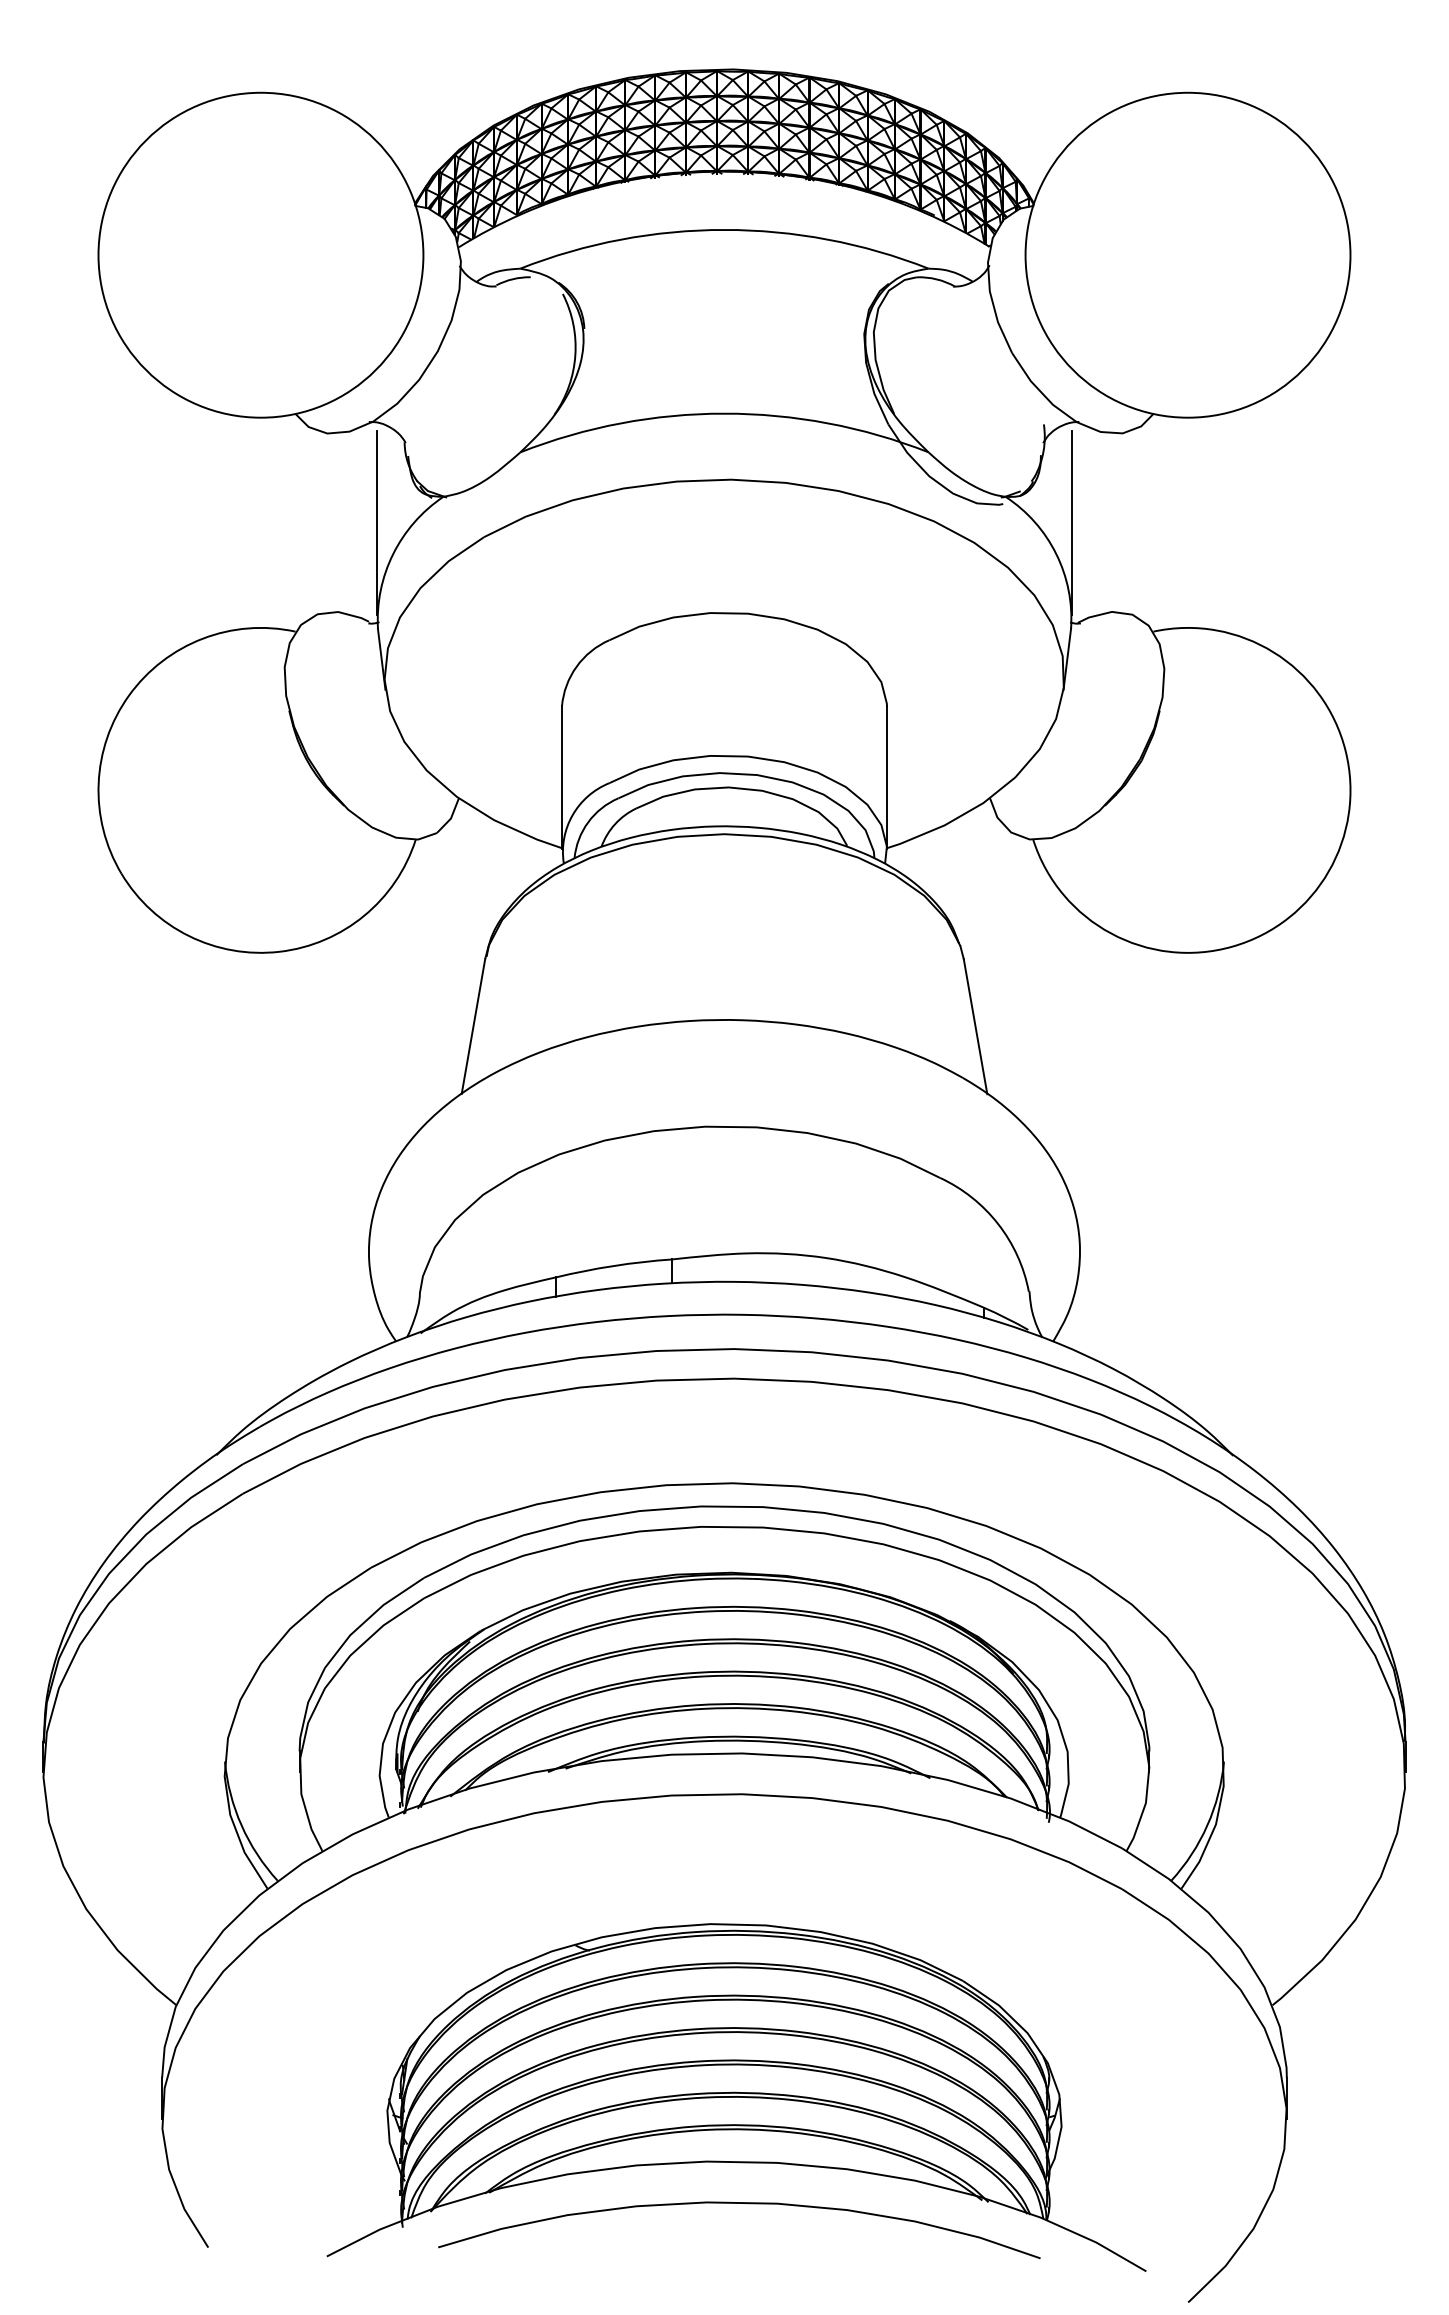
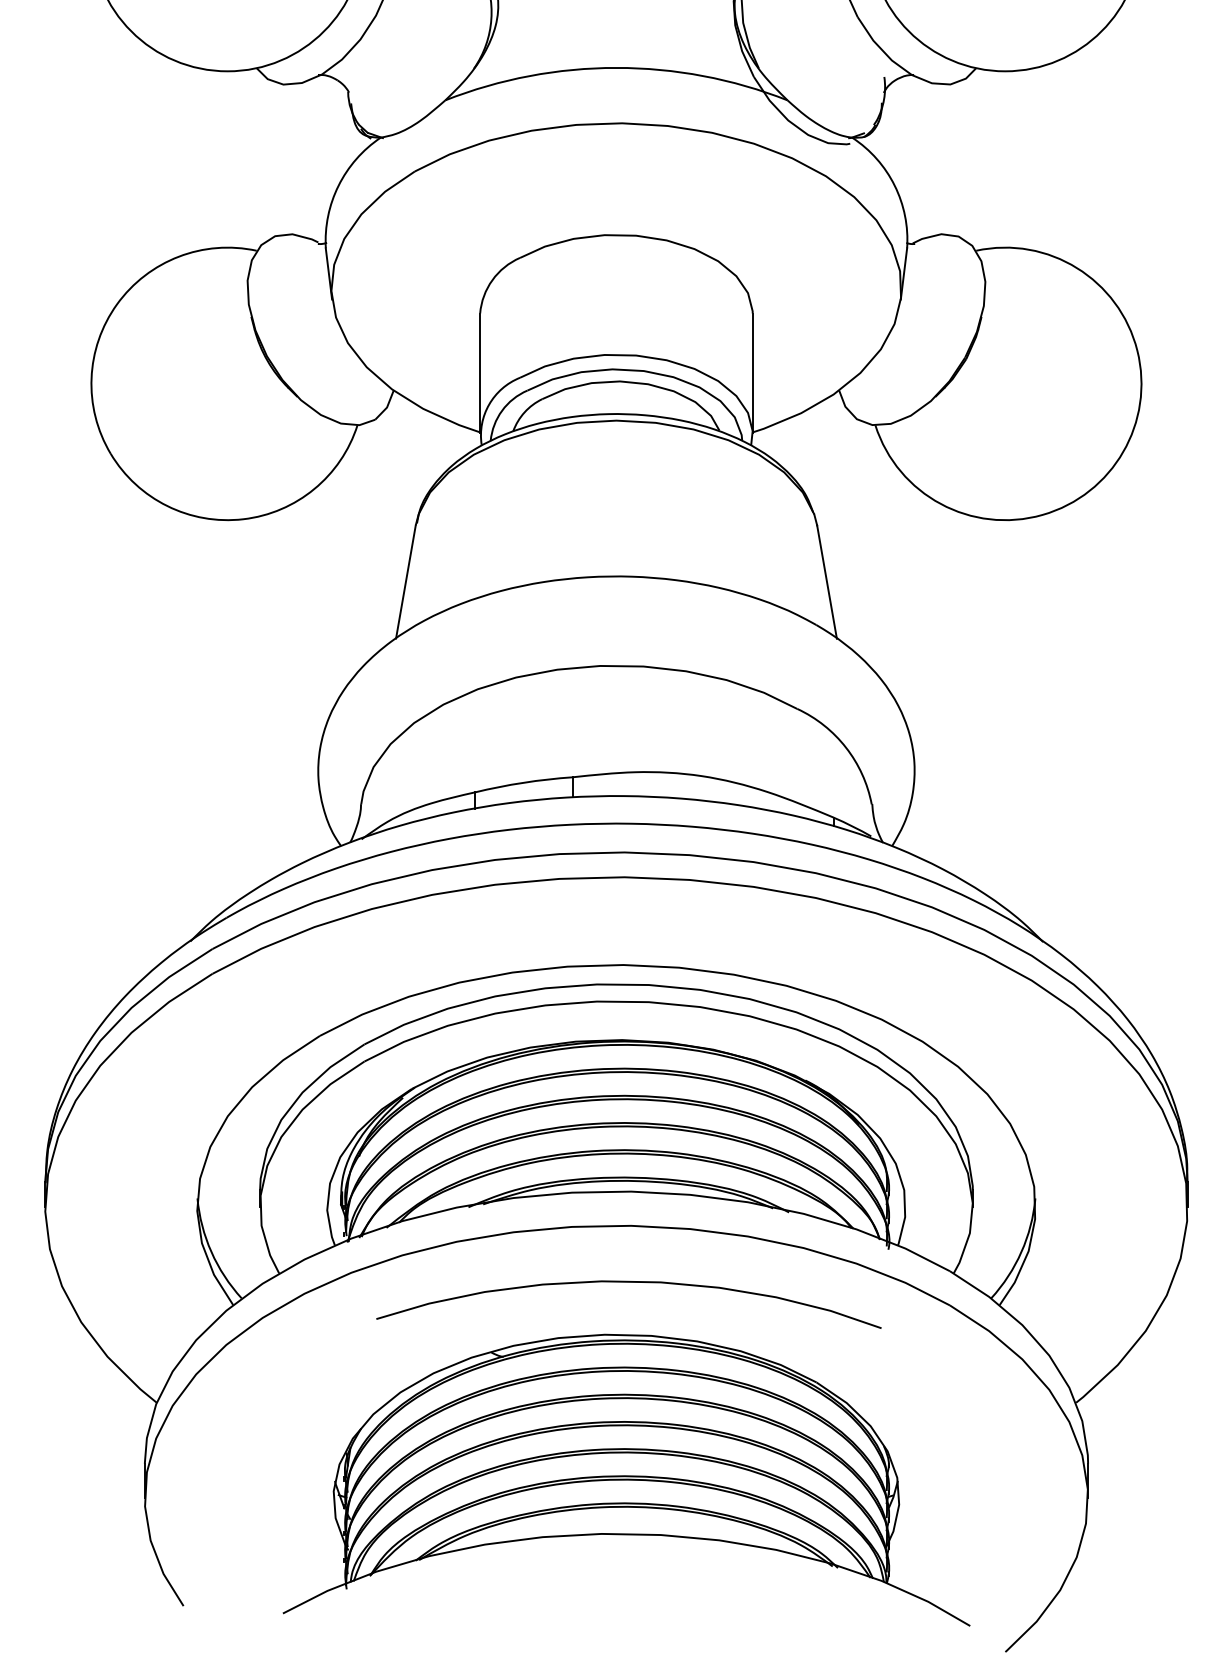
line: (377, 522) -> (325, 159), removed
line: (1071, 522) -> (907, 159), removed
curve: (739, 2203) -> (629, 1282), moved

